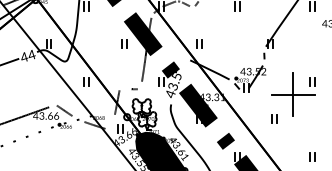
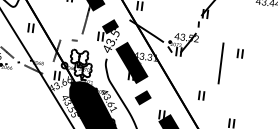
line: (292, 94) -> (220, 63), removed
part: (274, 118) -> (201, 94), moved
part: (225, 141) -> (142, 98), moved

